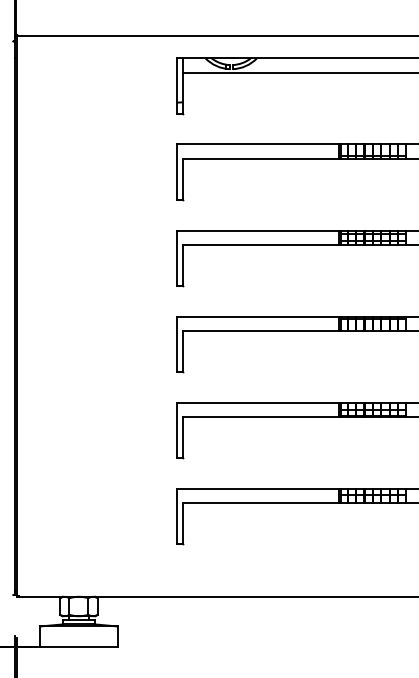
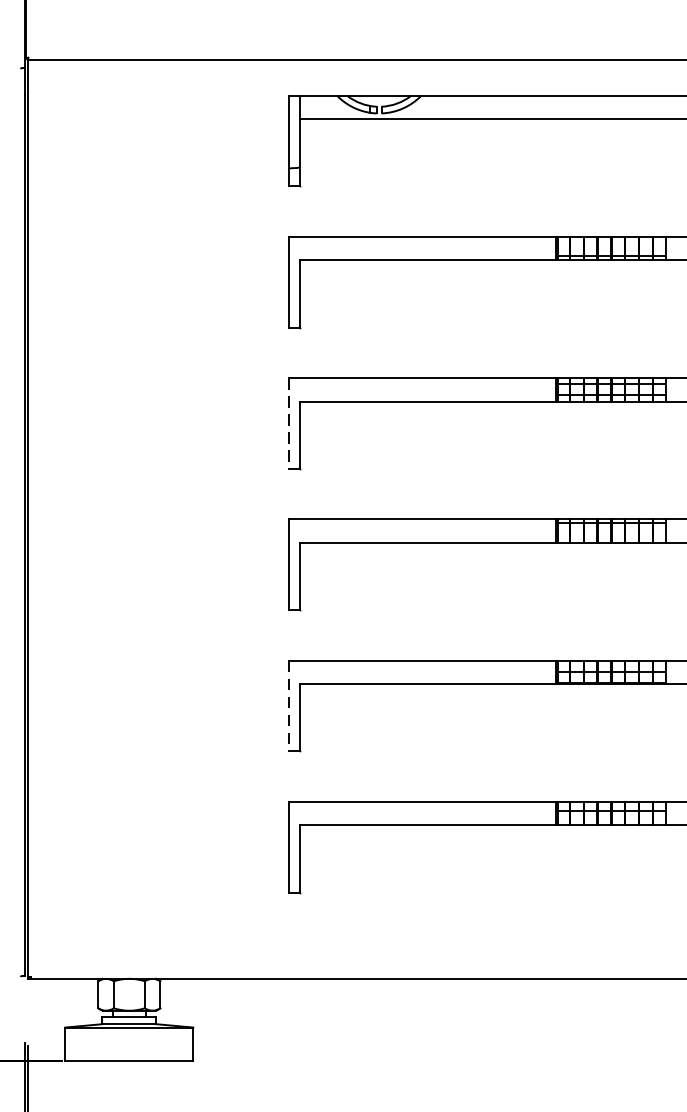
line: (176, 258) -> (289, 423), solid -> dashed
line: (176, 430) -> (289, 706), solid -> dashed

